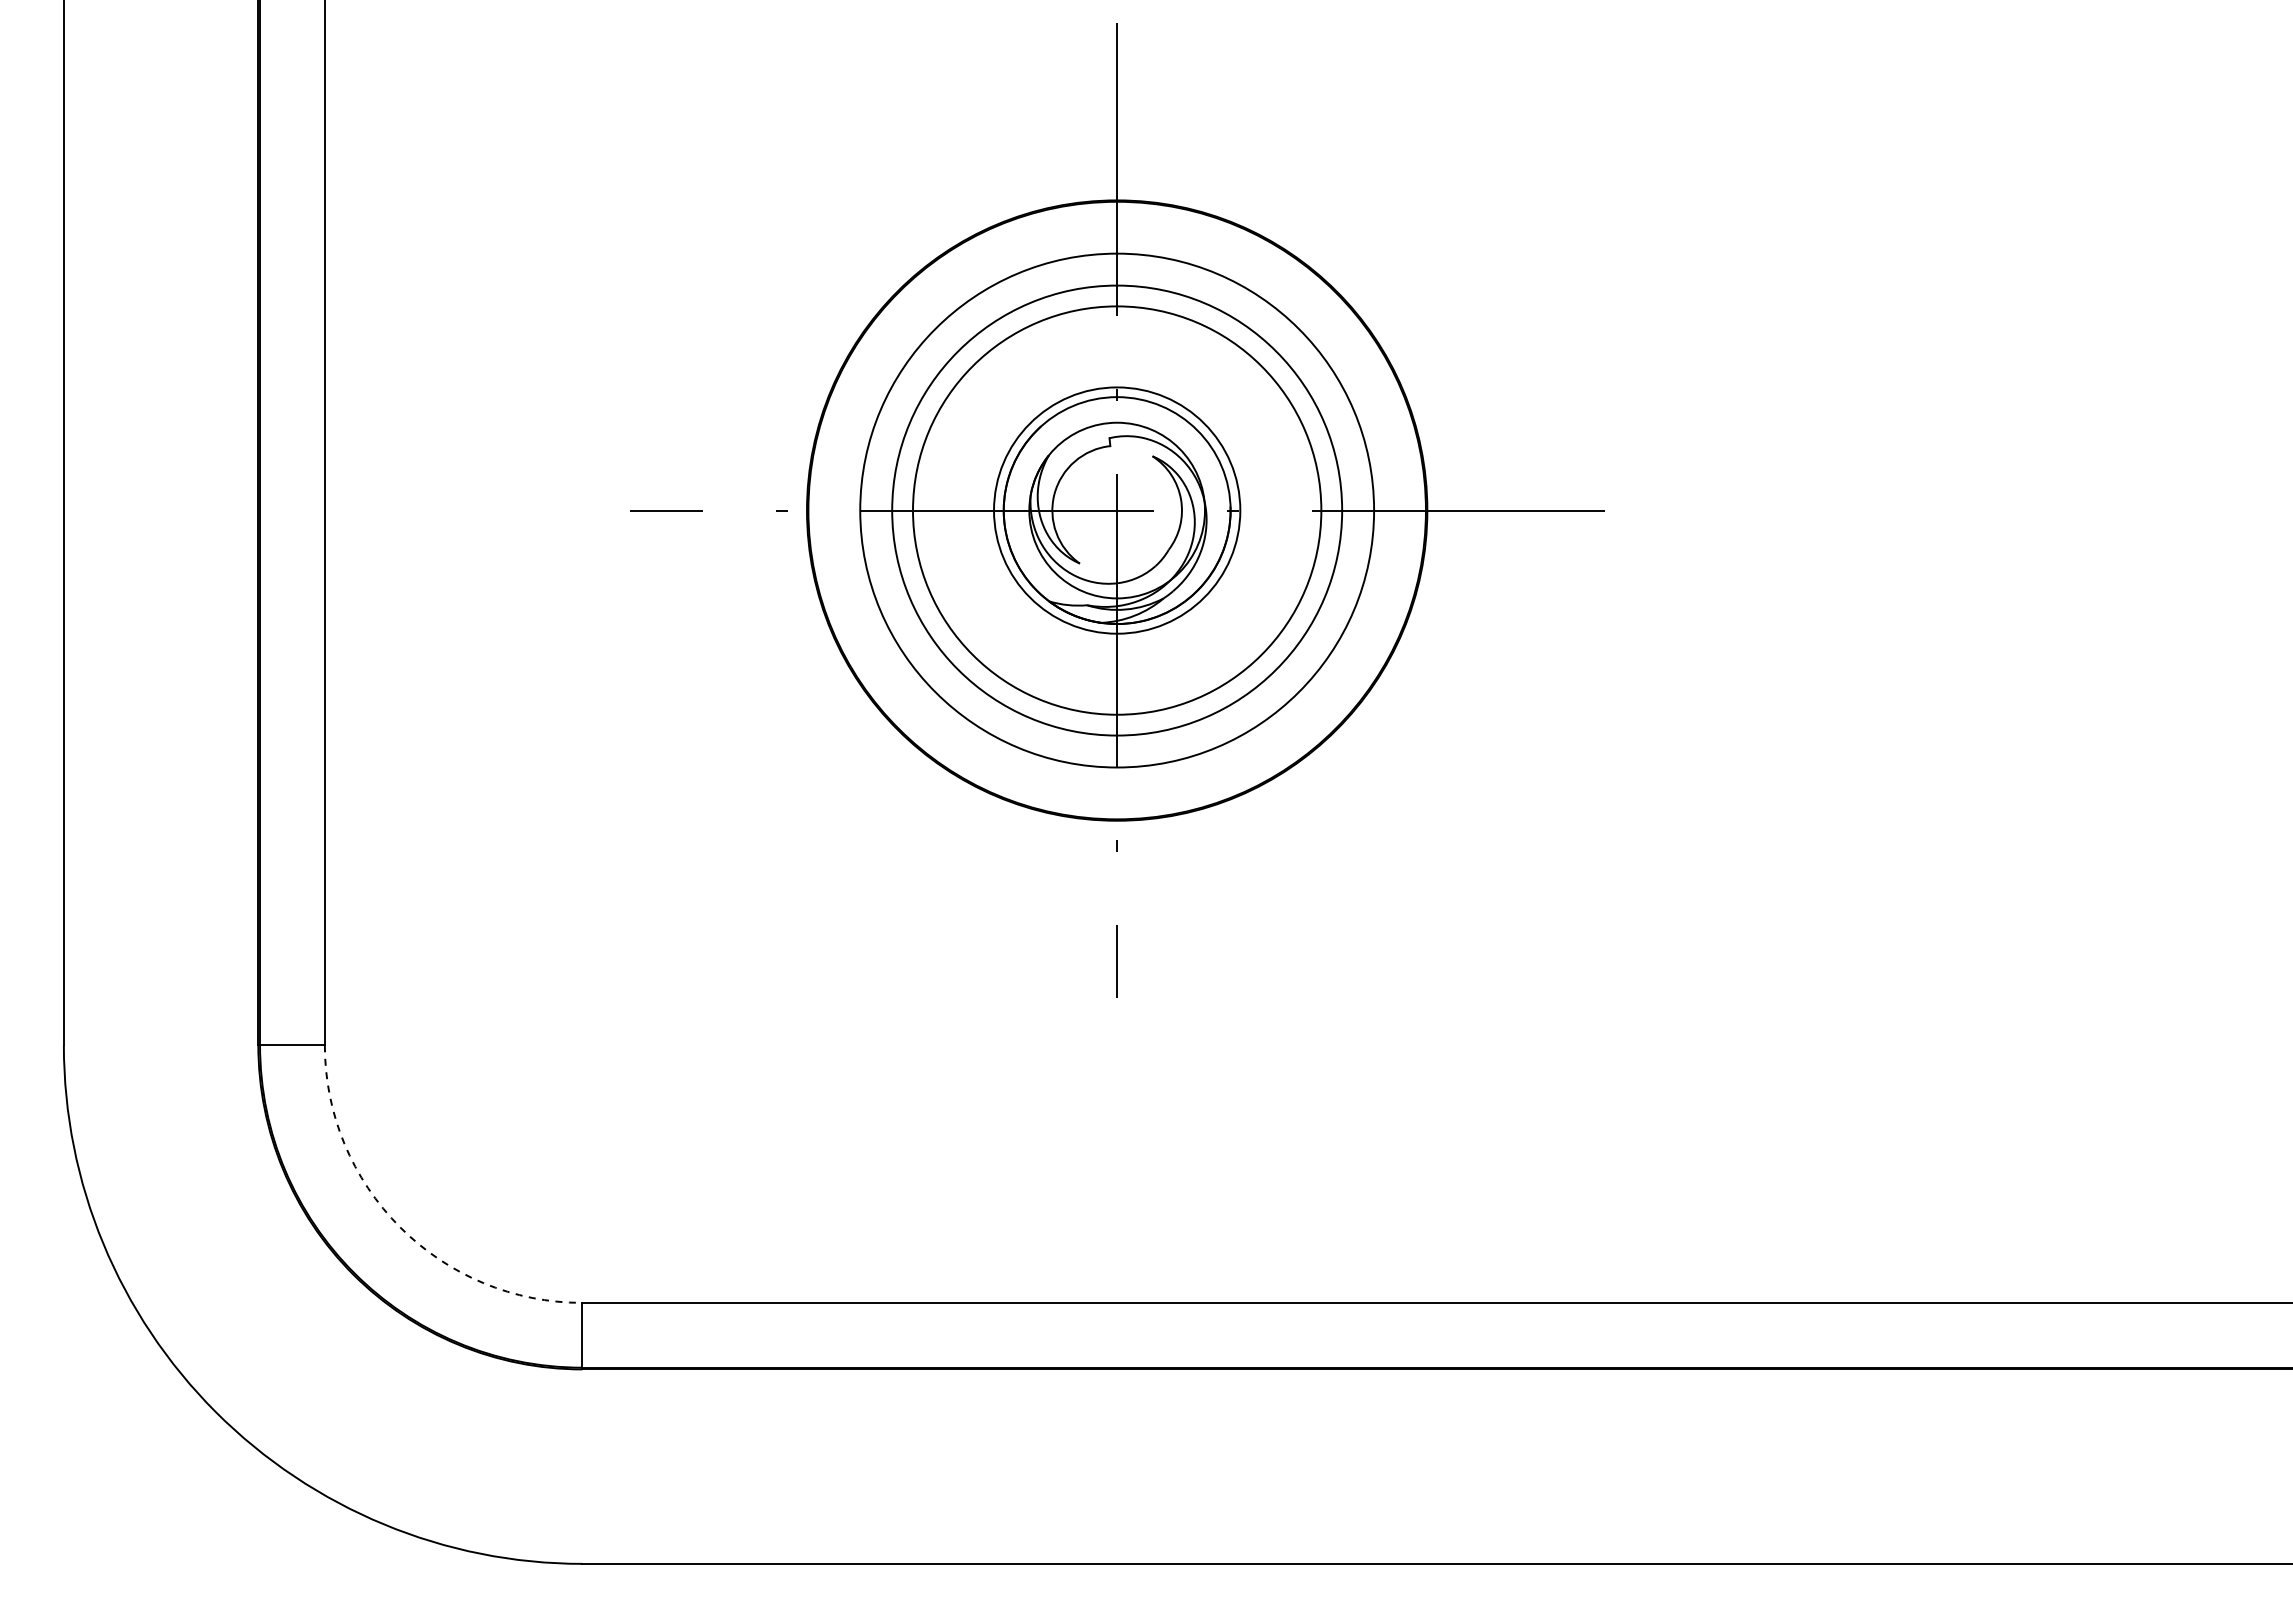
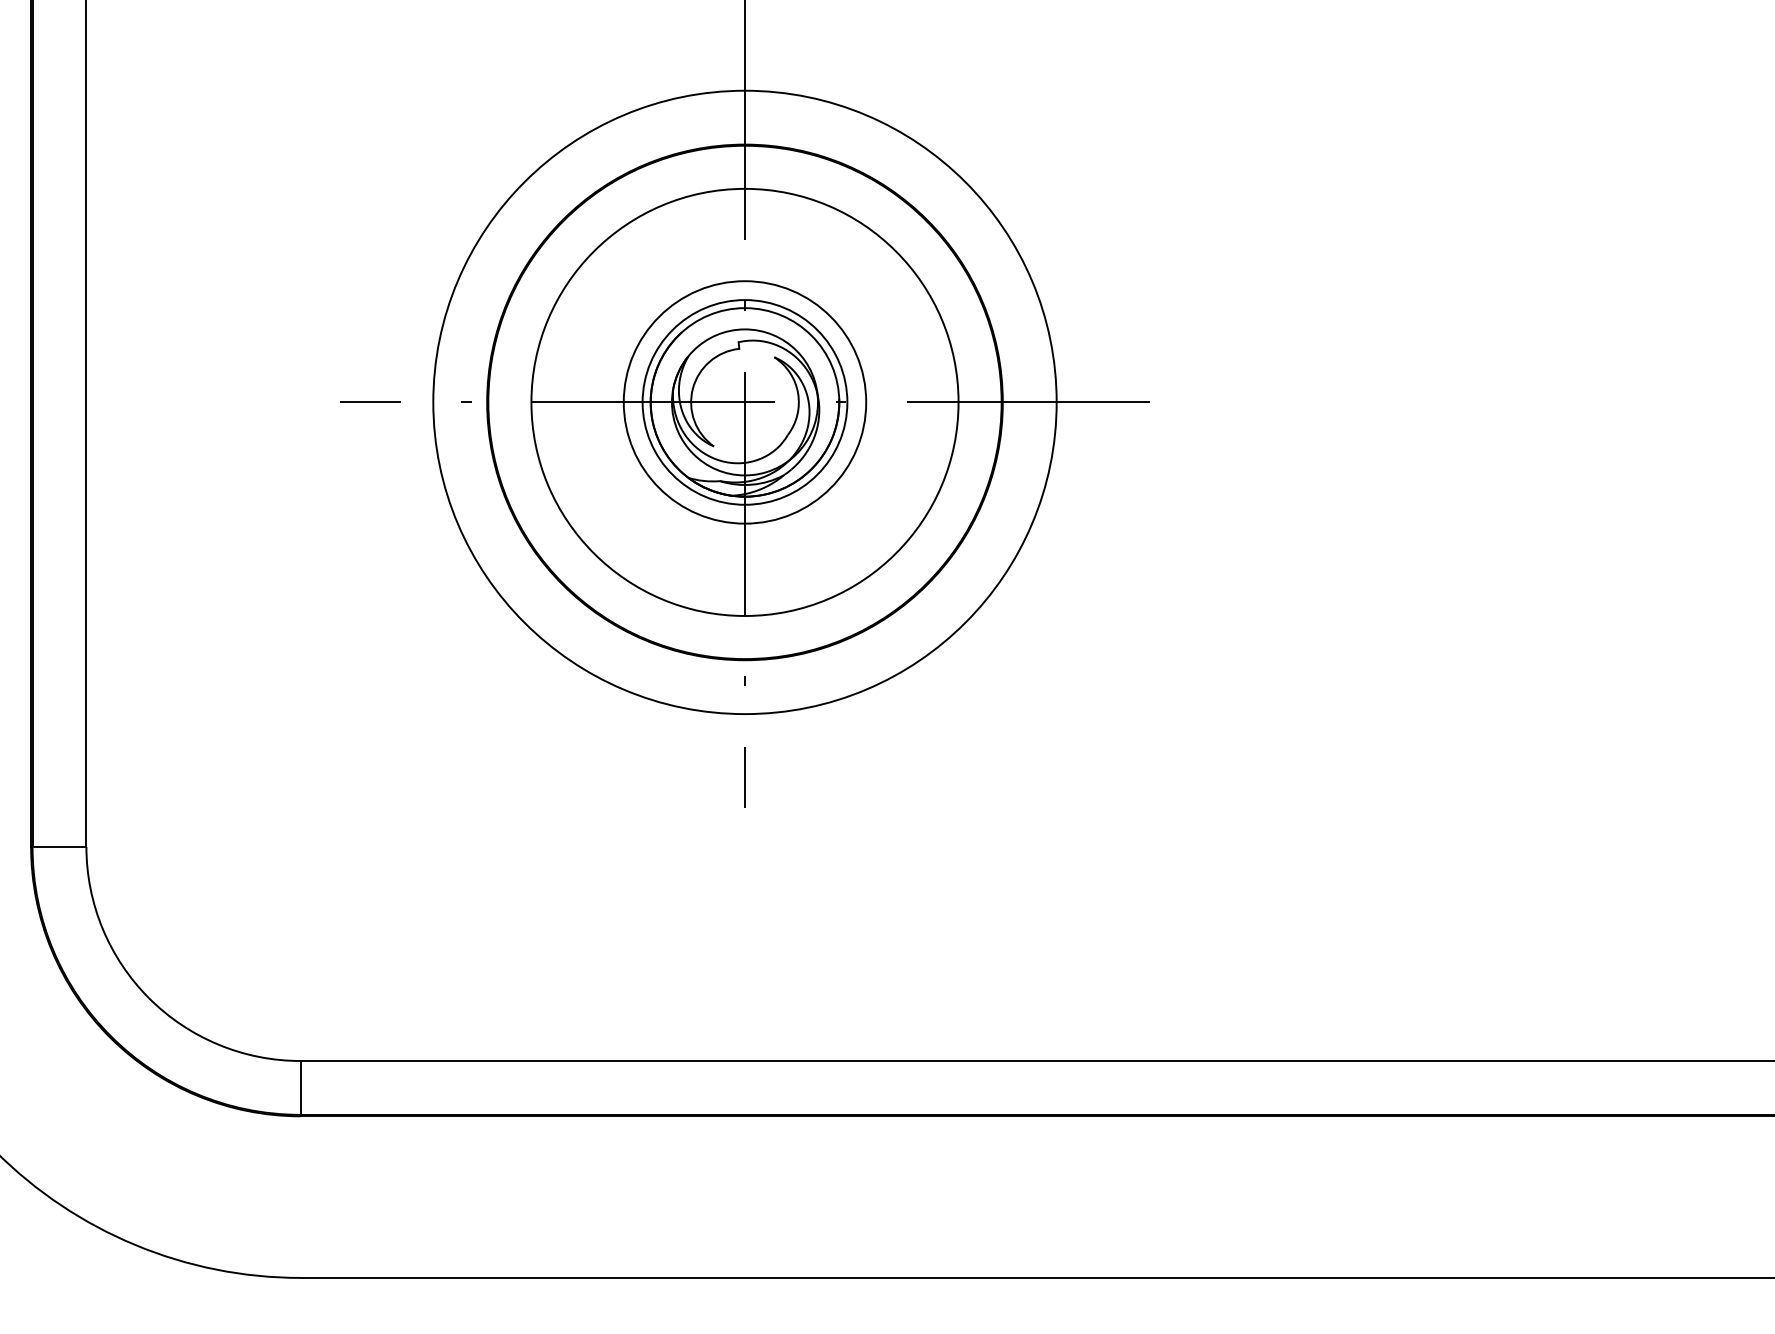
circle: (1117, 510) -> (745, 402), size x0.71
circle: (1117, 510) -> (745, 402), size x1.67
arc: (400, 1227) -> (149, 998), dashed -> solid

